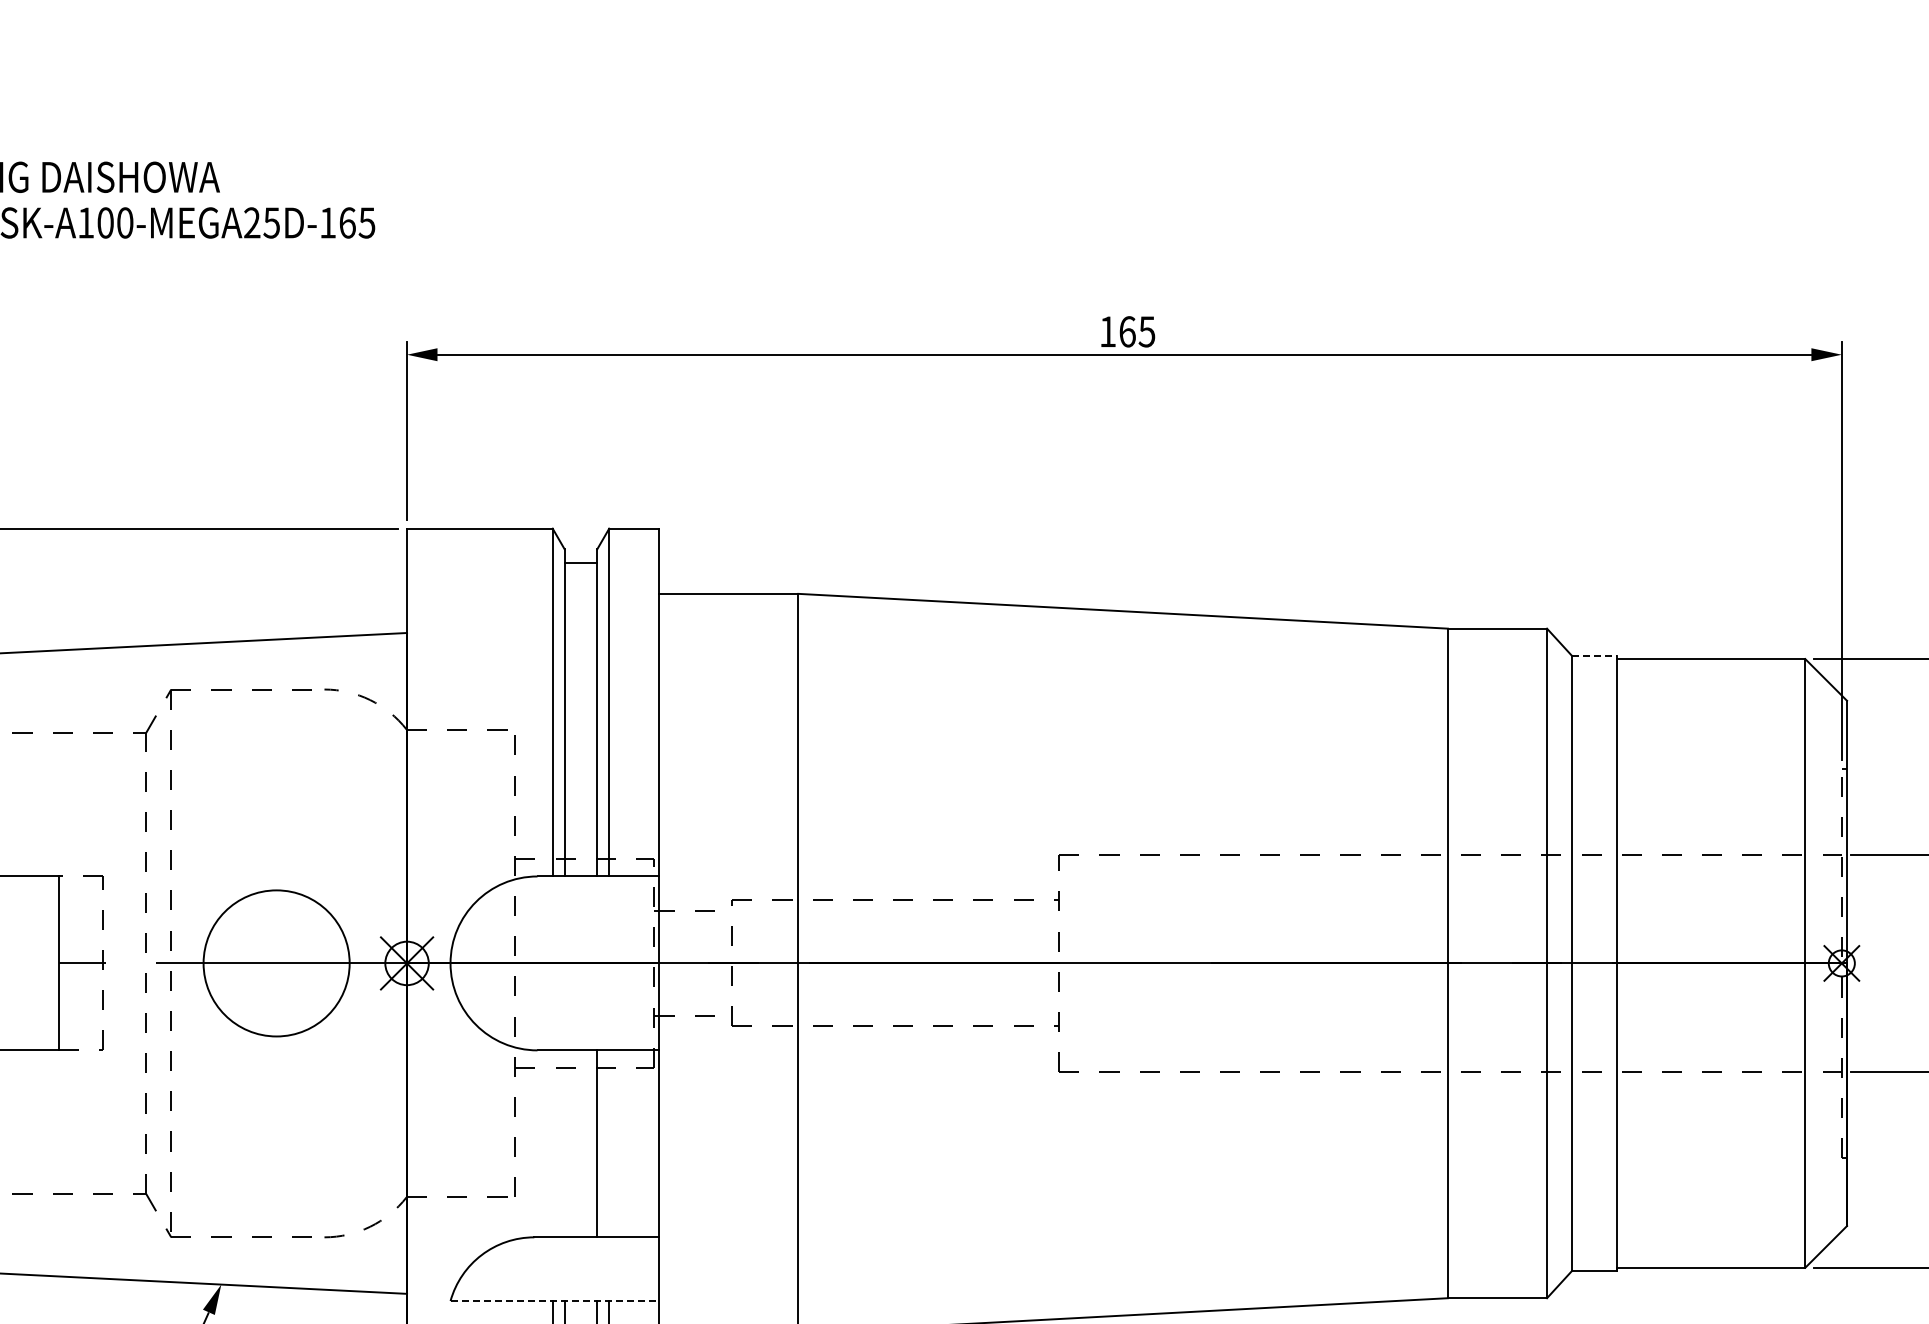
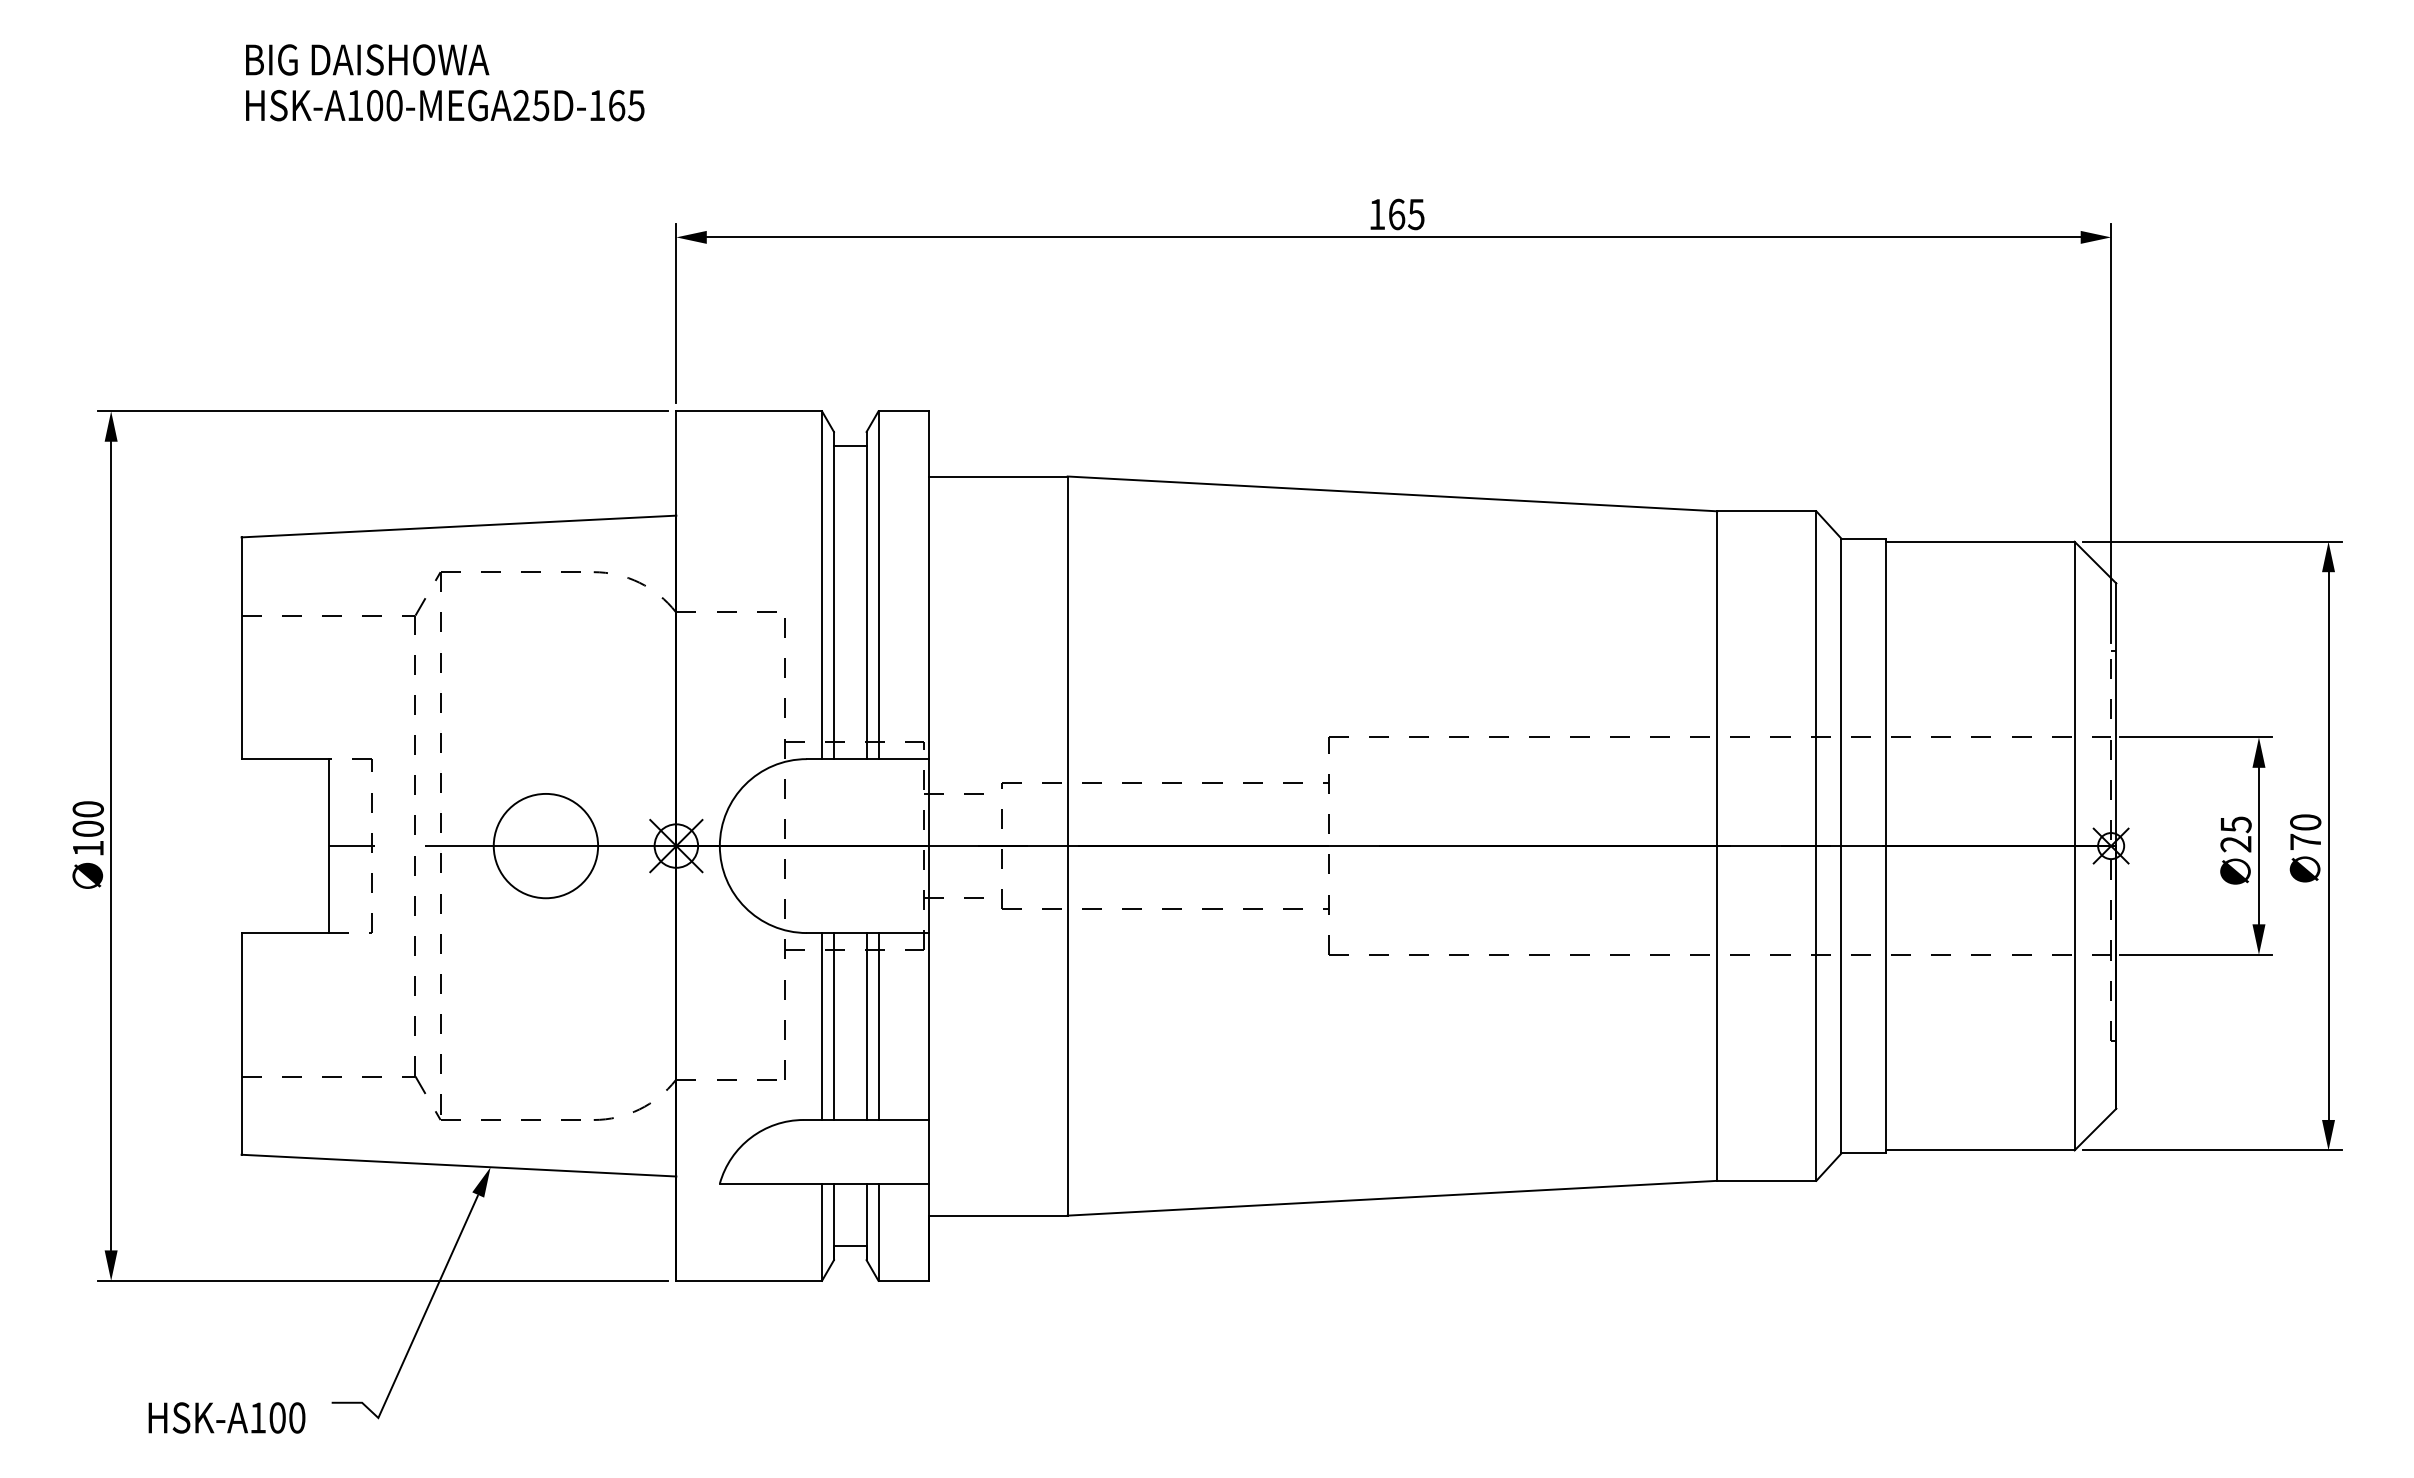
line: (1595, 655) -> (1864, 538), dashed -> solid
circle: (276, 962) -> (545, 845), size x0.71
line: (553, 1143) -> (822, 1026), added
line: (564, 1143) -> (833, 1026), added
line: (609, 1143) -> (878, 1026), added
line: (555, 1300) -> (824, 1183), dashed -> solid

